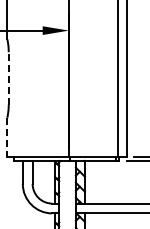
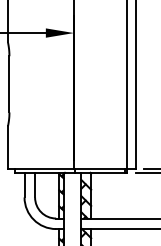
line: (8, 77) -> (9, 83), dashed -> solid
line: (7, 137) -> (8, 147), dashed -> solid

